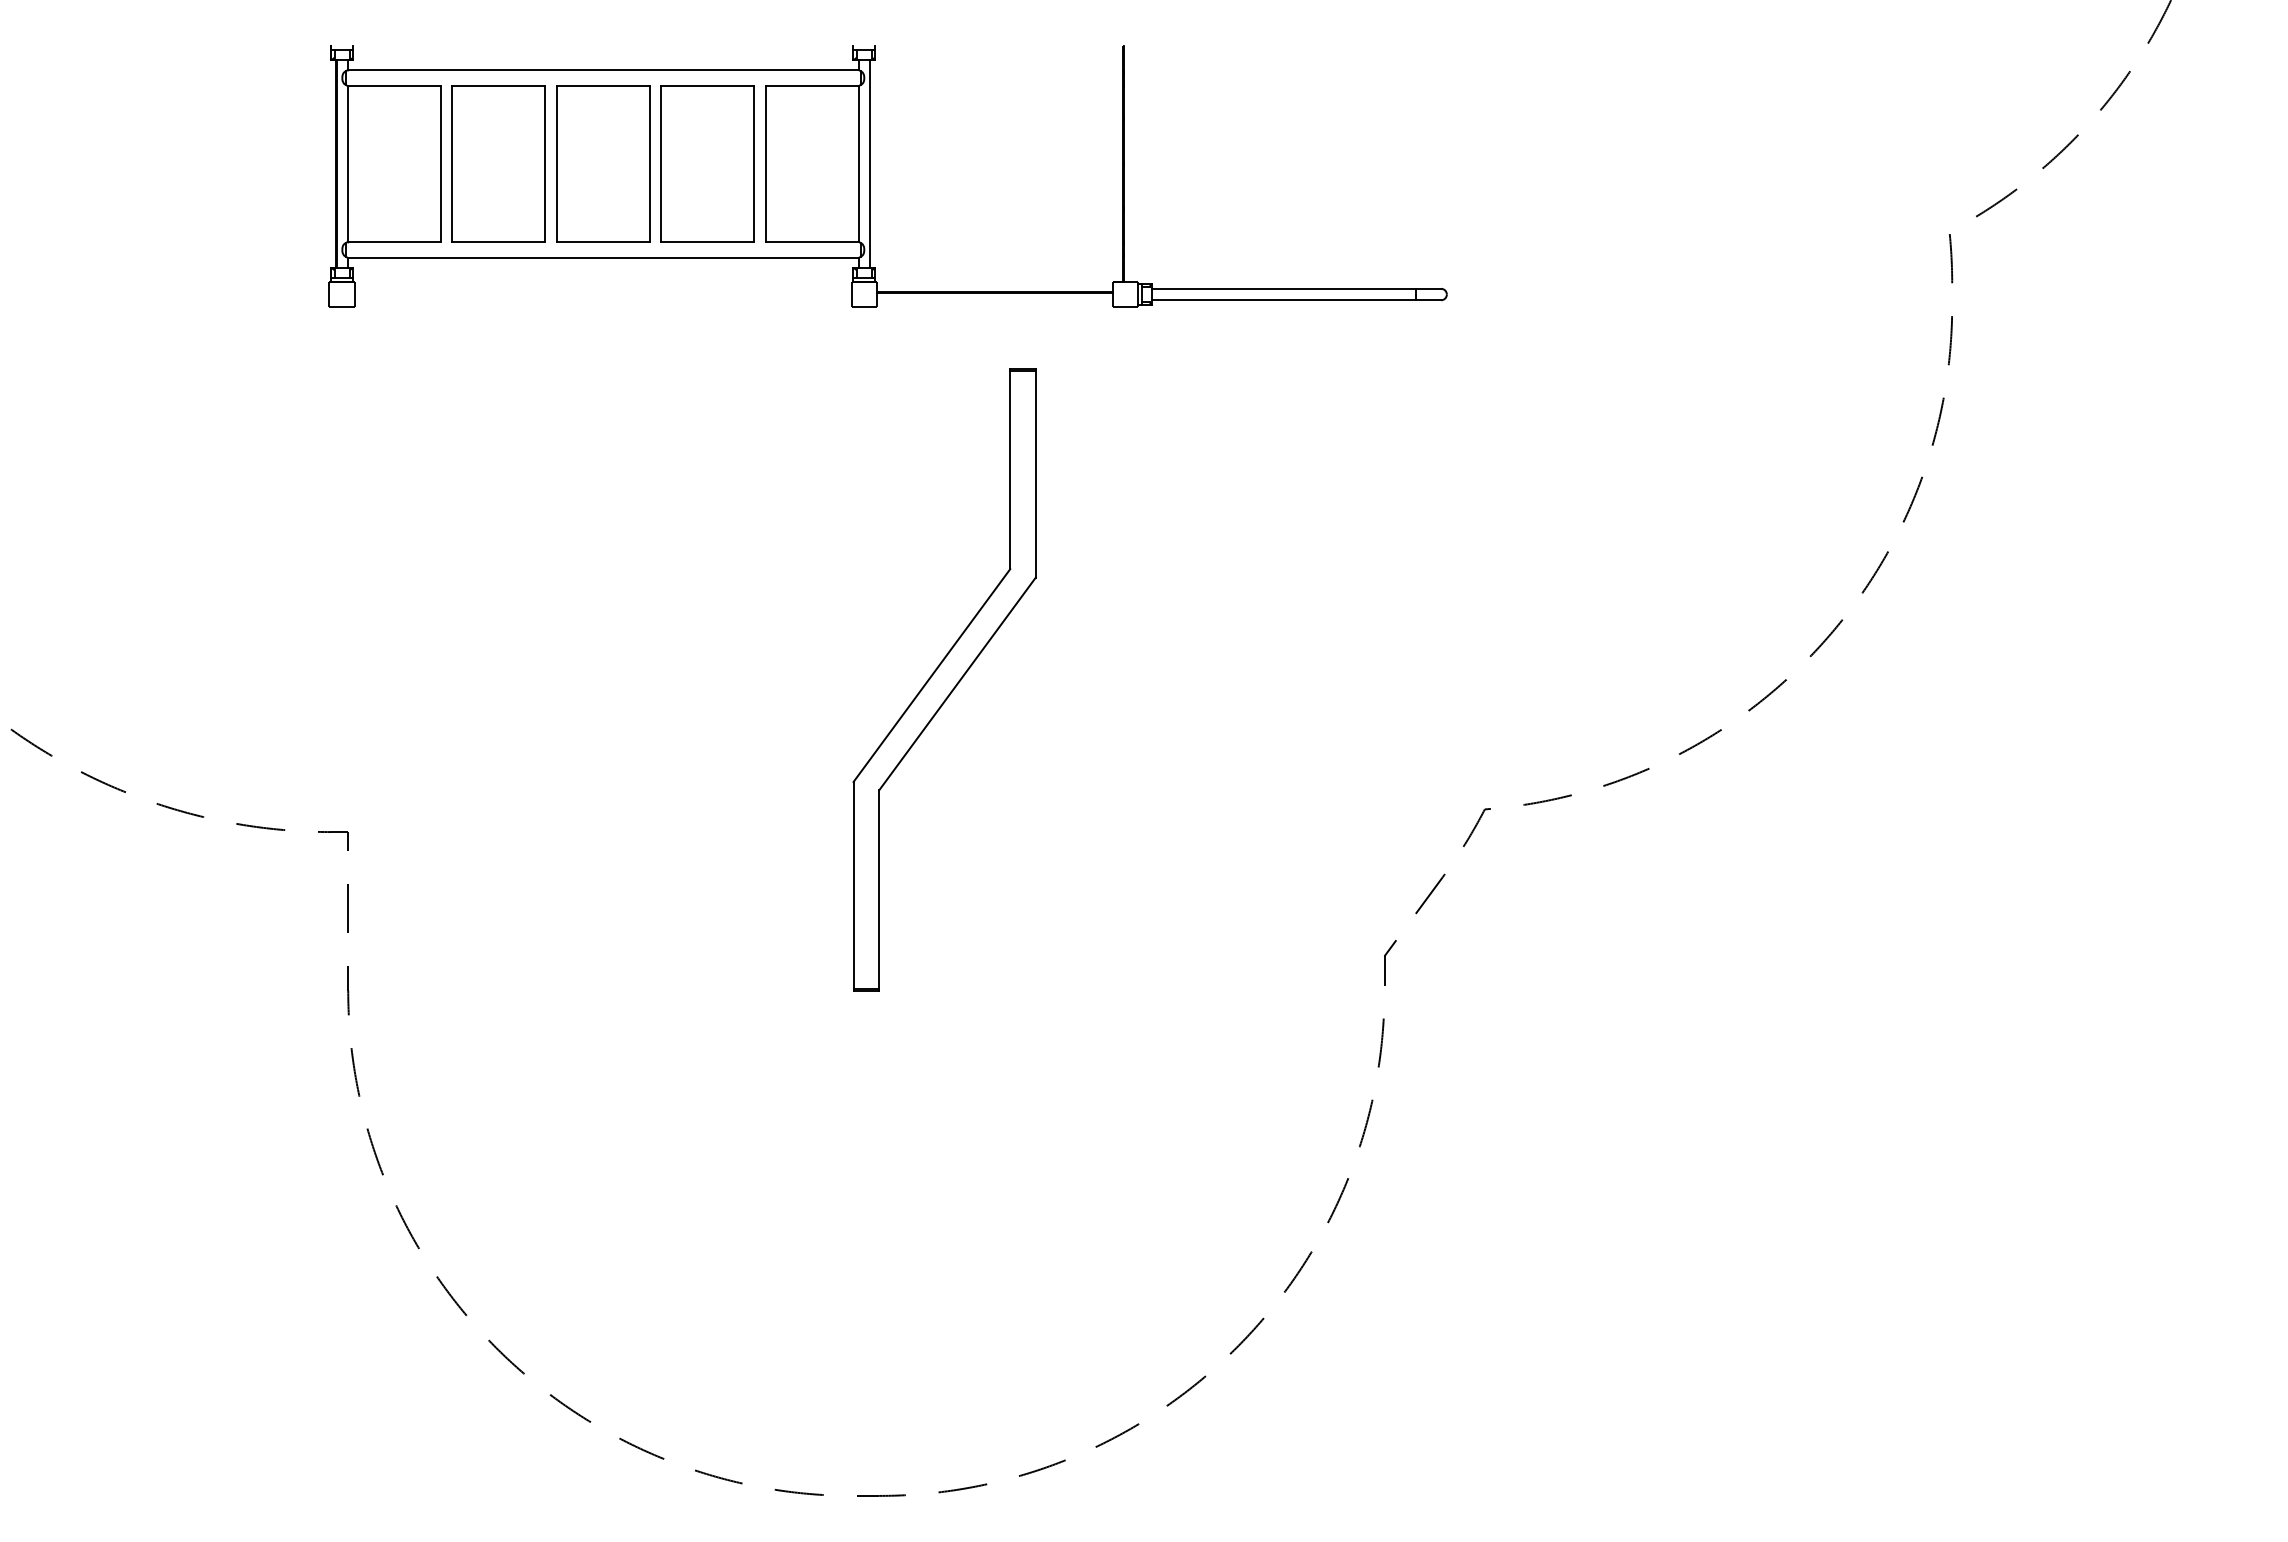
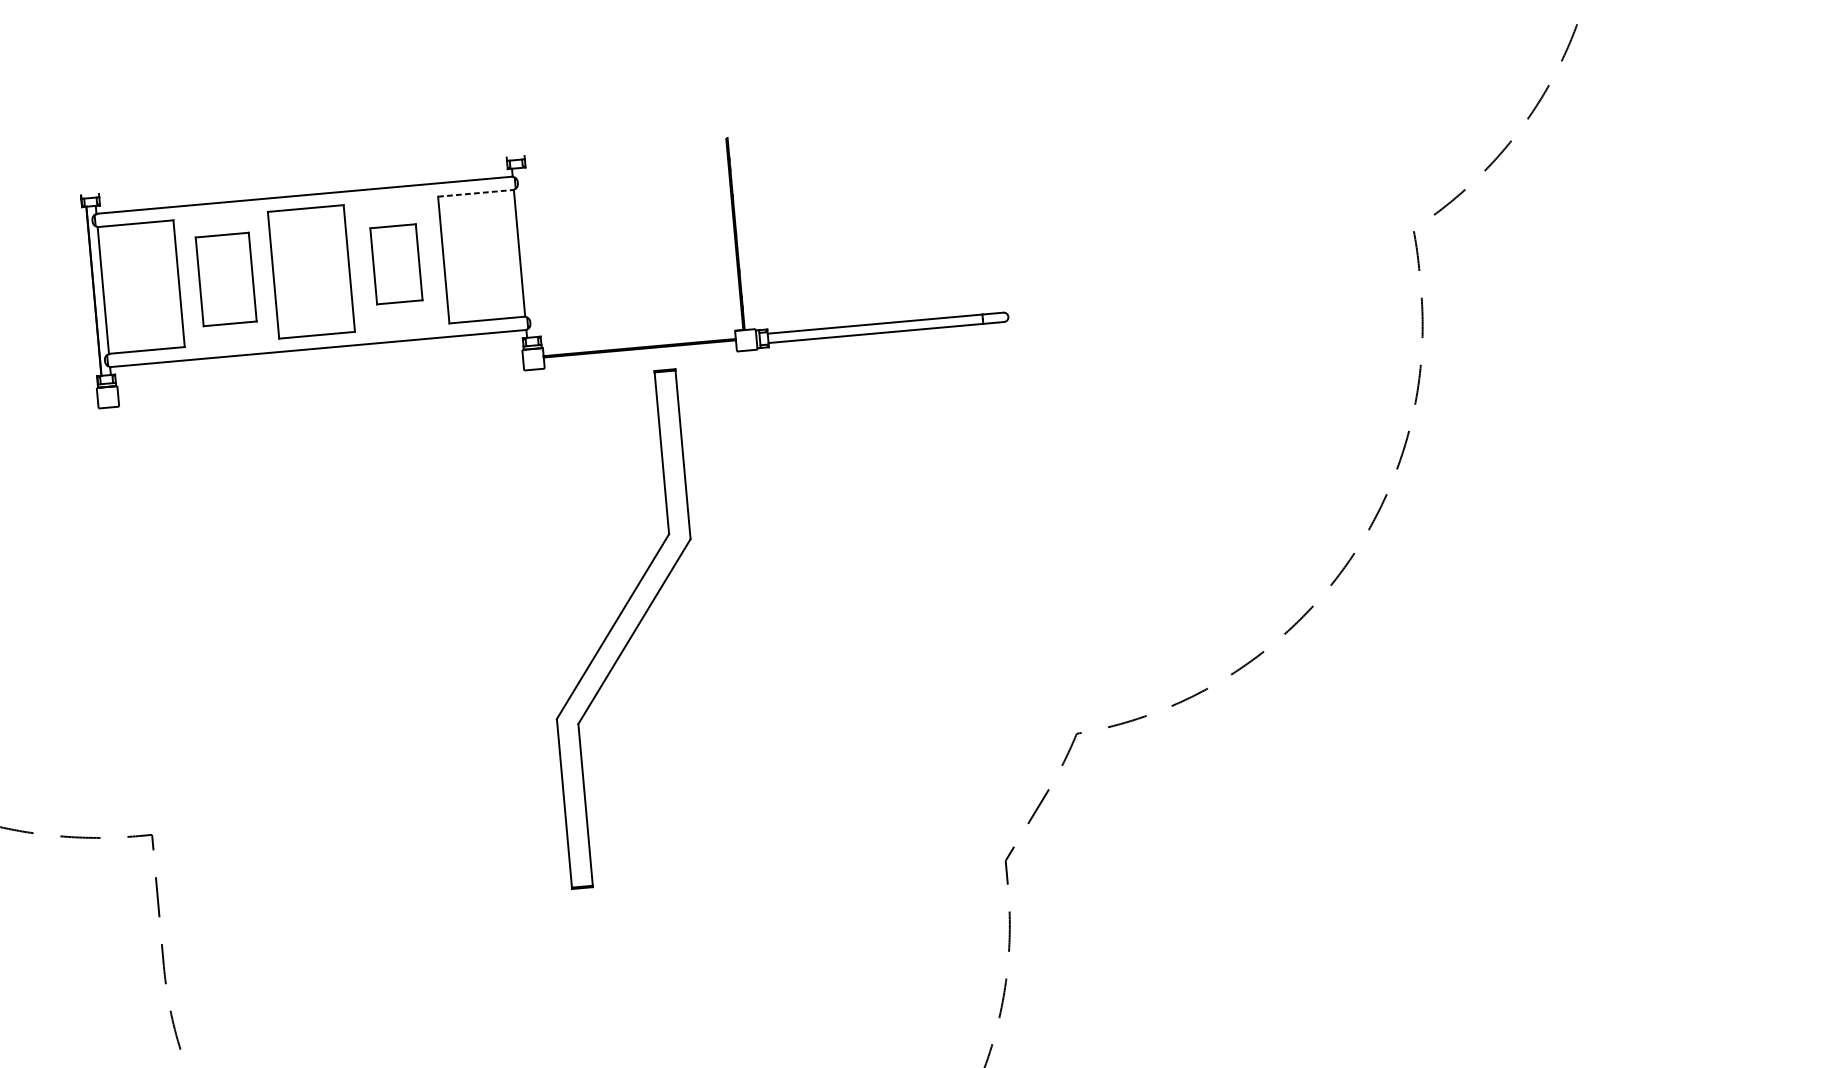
line: (812, 86) -> (476, 193), solid -> dashed
part: (498, 163) -> (225, 279), size x0.7
part: (707, 163) -> (396, 263), size x0.6
line: (870, 163) -> (529, 252), removed
part: (944, 679) -> (623, 628), moved

